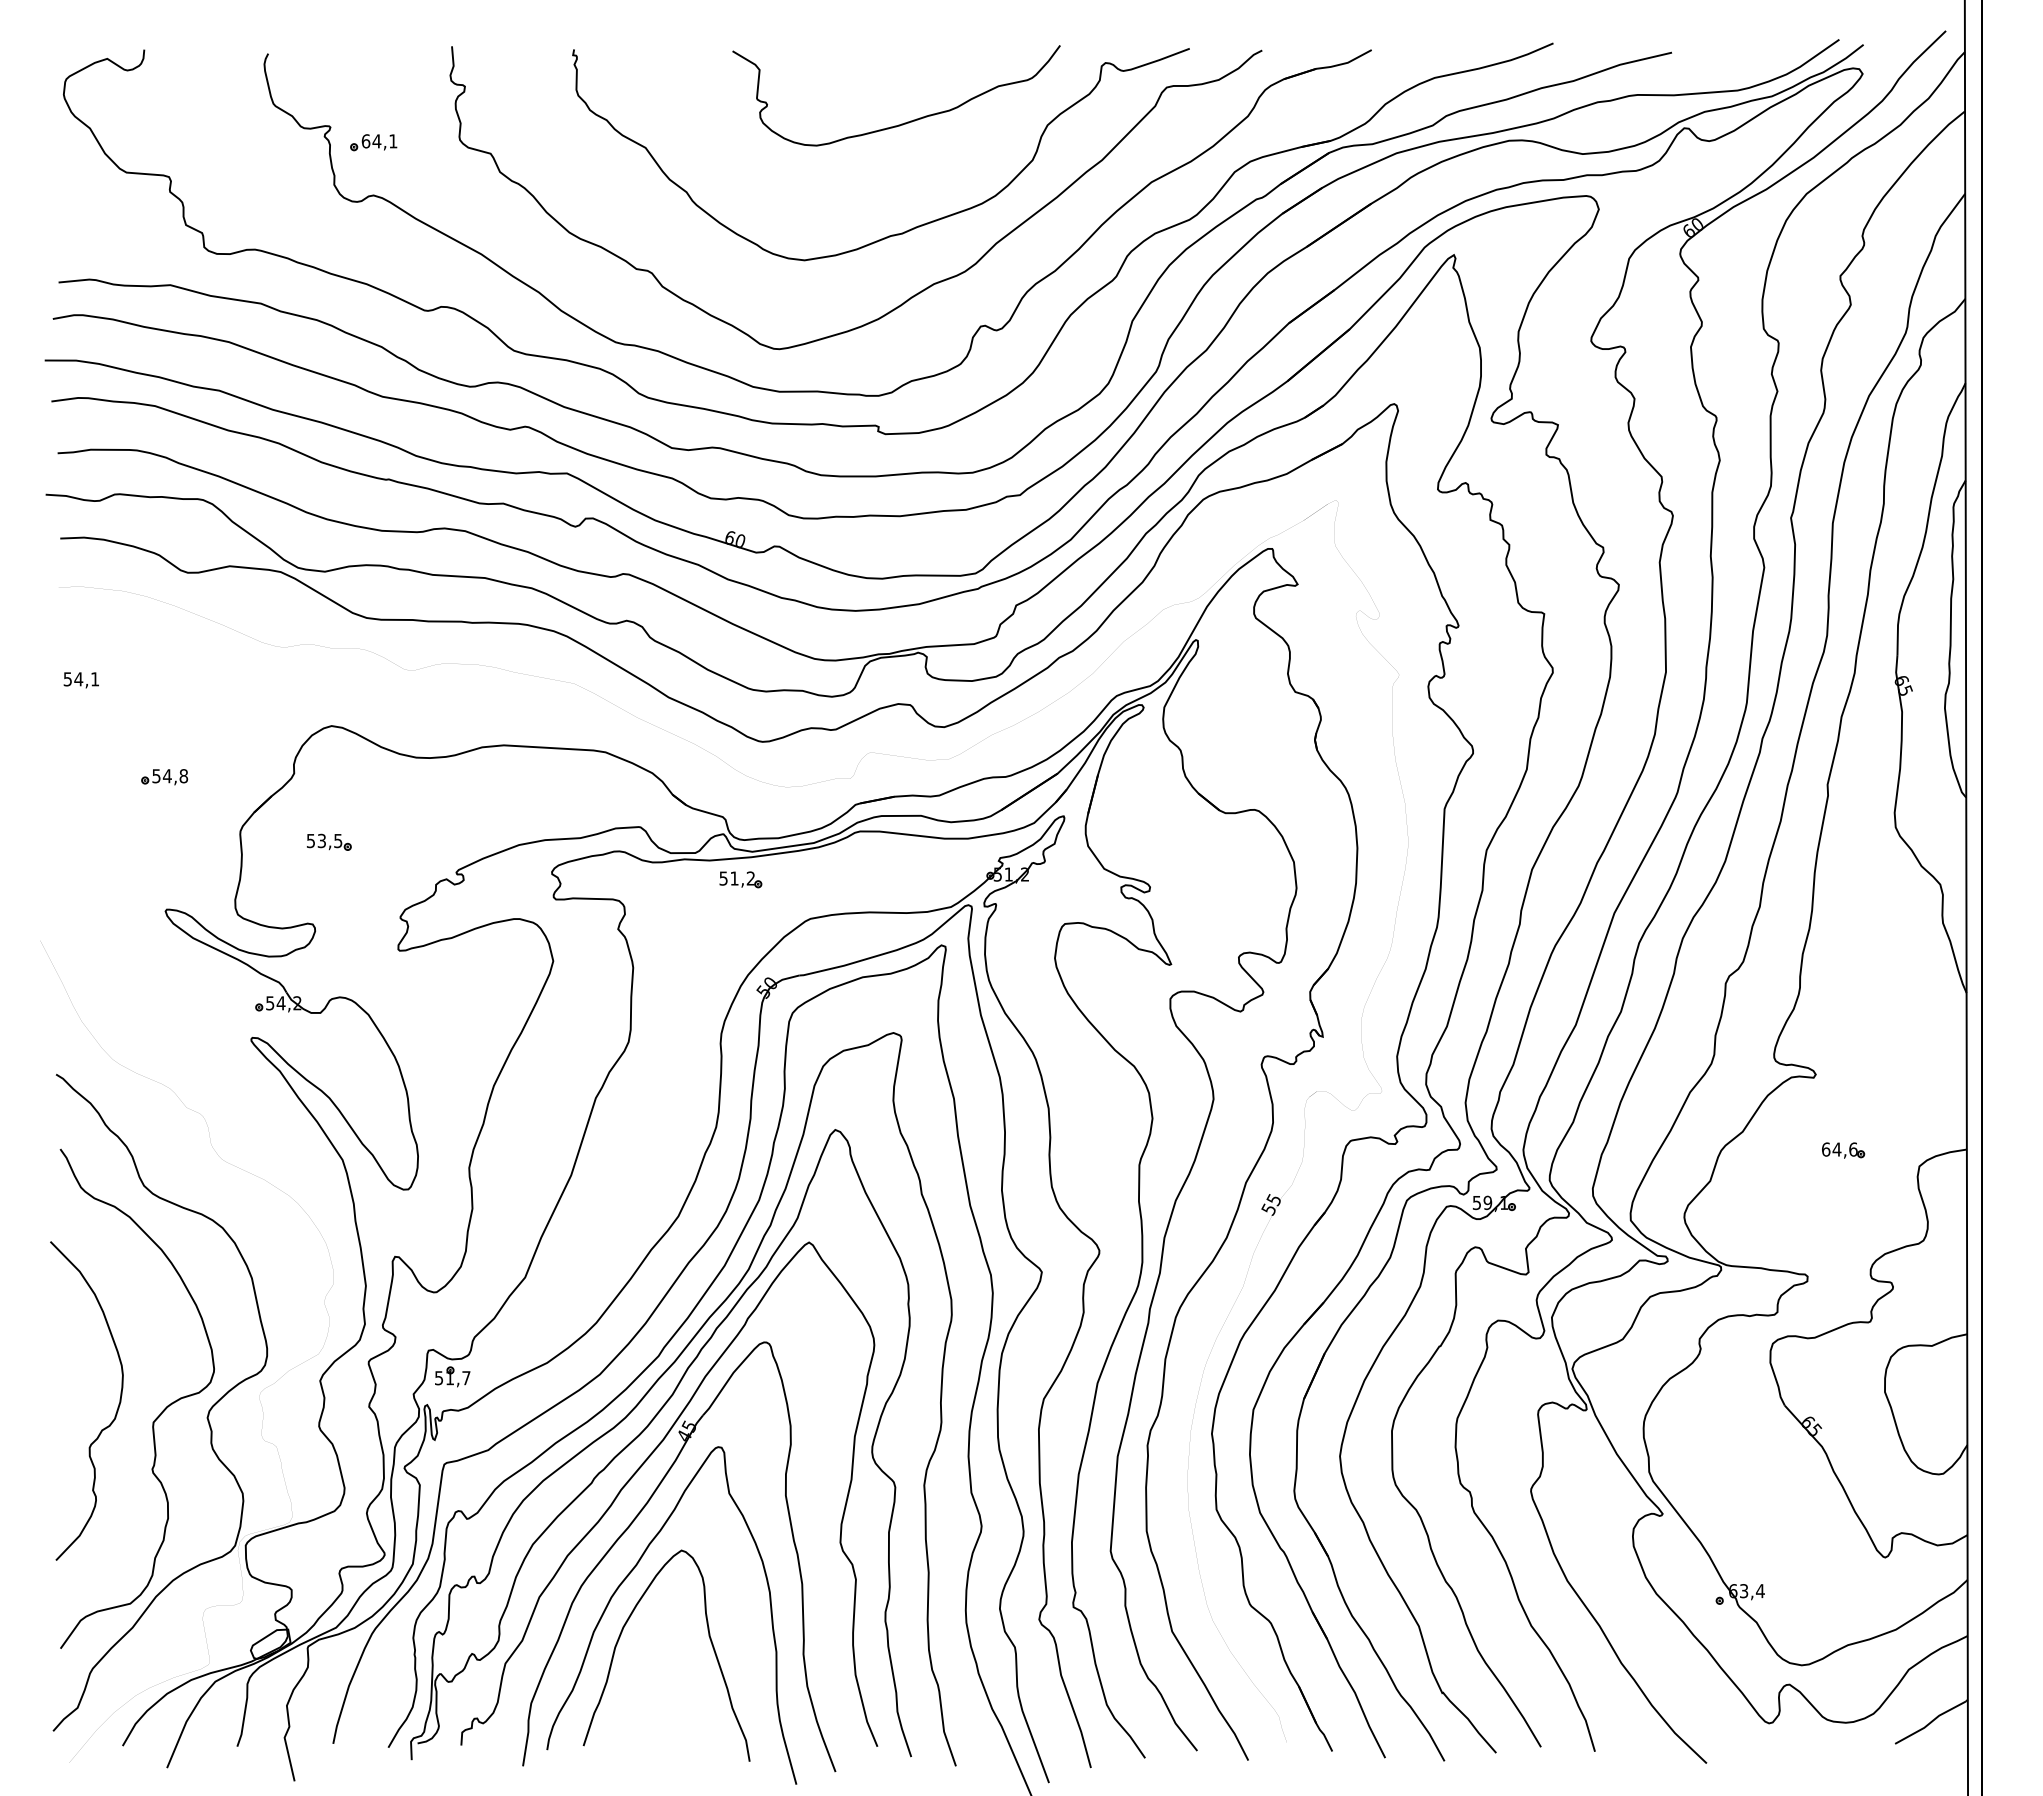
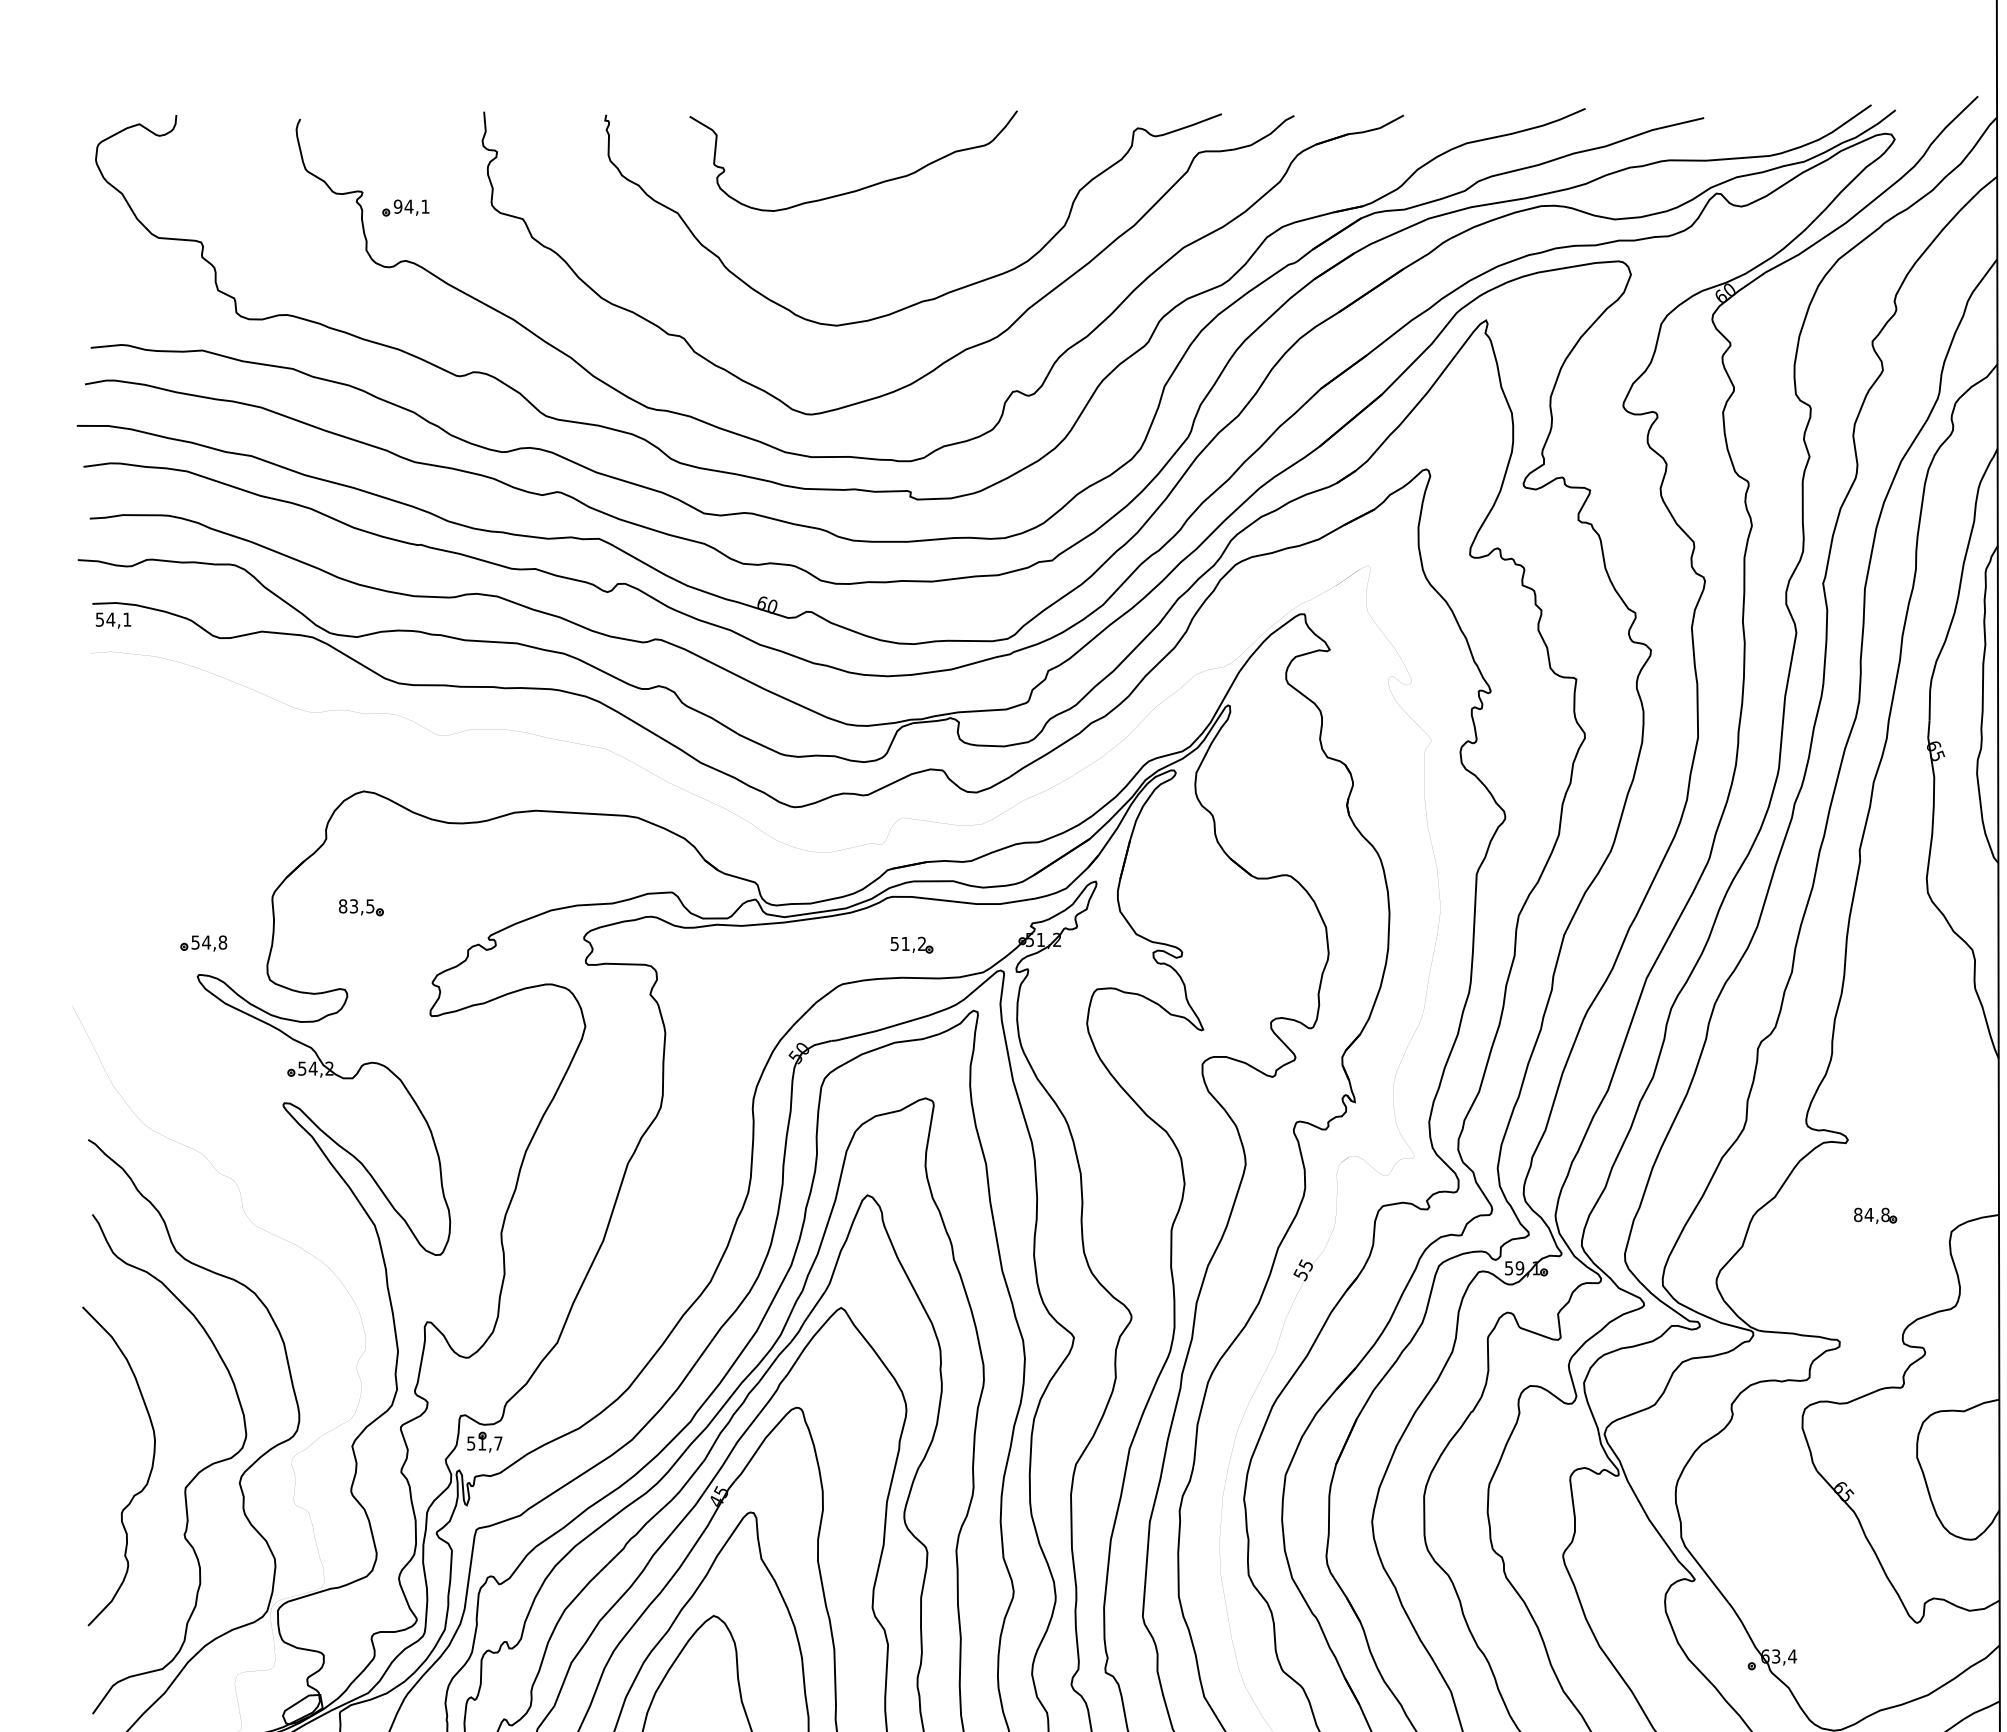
curve: (904, 122) -> (861, 187), moved
text: (365, 141) -> (397, 206), 64,1 -> 94,1
text: (80, 680) -> (112, 620), moved
part: (164, 777) -> (203, 943), moved
text: (310, 840) -> (342, 905), 53,5 -> 83,5
part: (740, 879) -> (911, 944), moved
text: (1839, 1149) -> (1871, 1214), 64,6 -> 84,8

